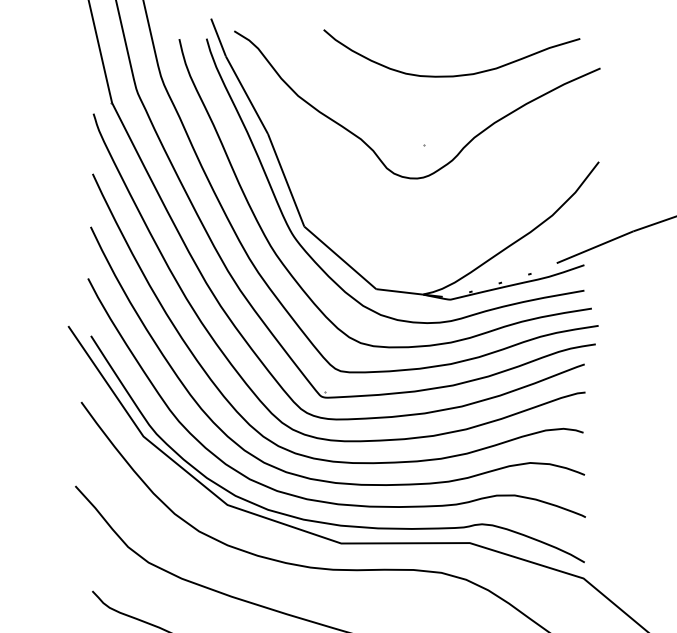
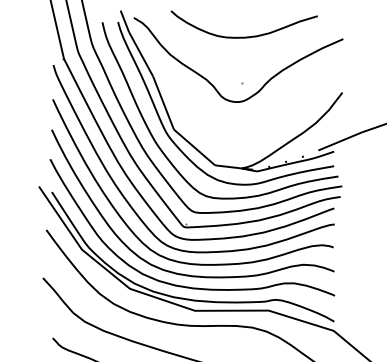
curve: (450, 74) -> (243, 36), moved

